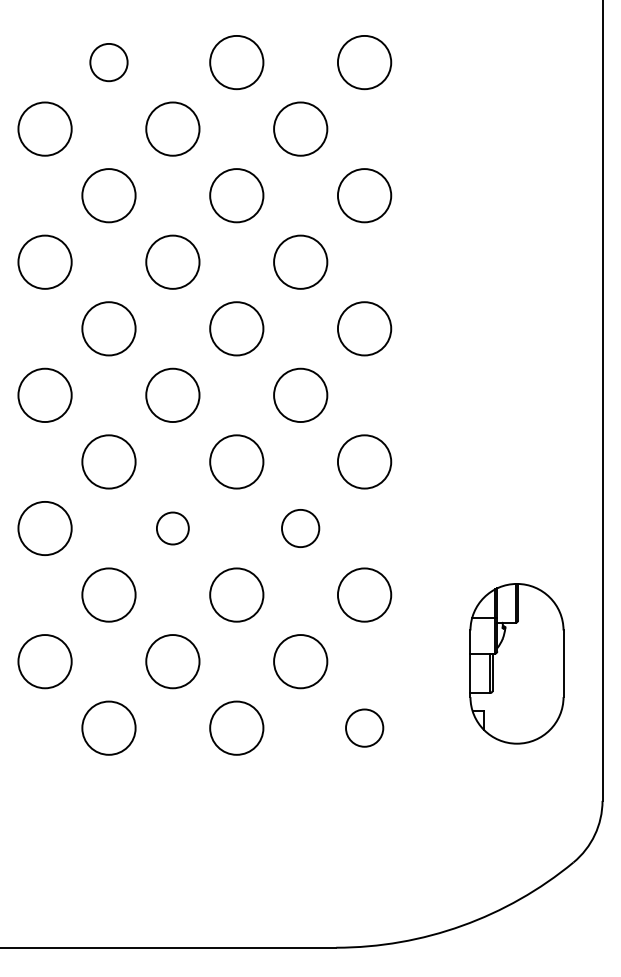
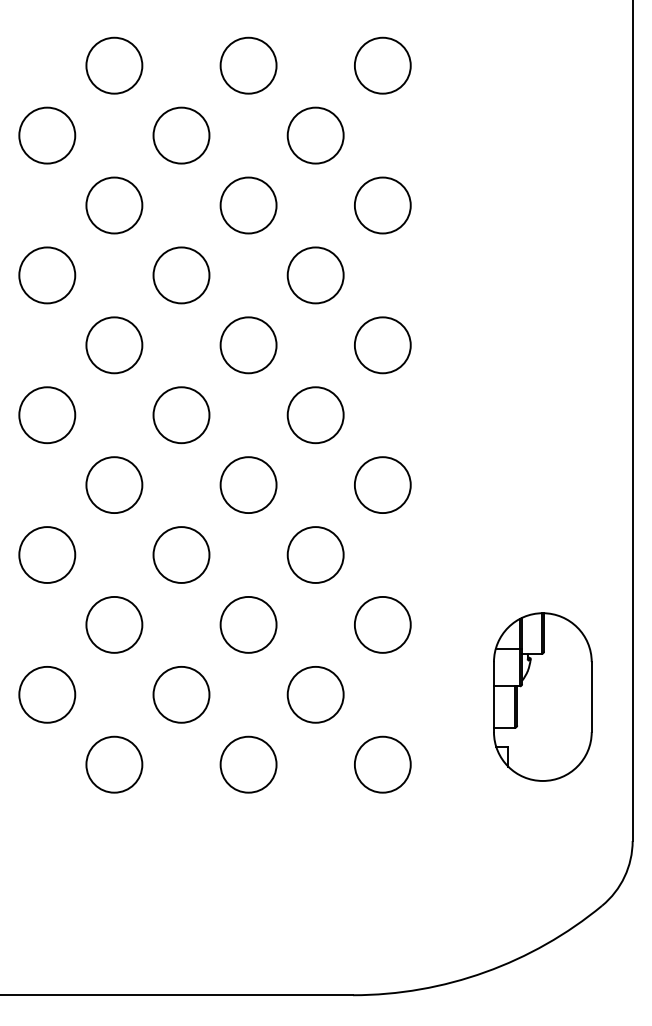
circle: (109, 62) -> (114, 65), size x1.43
circle: (172, 528) -> (181, 554), size x1.67
circle: (300, 528) -> (315, 554), size x1.43
circle: (364, 728) -> (382, 764), size x1.43

